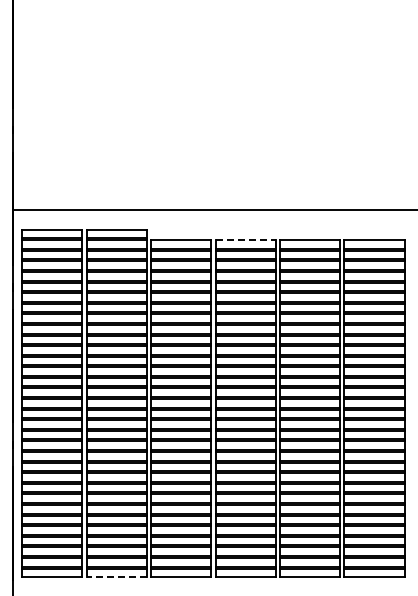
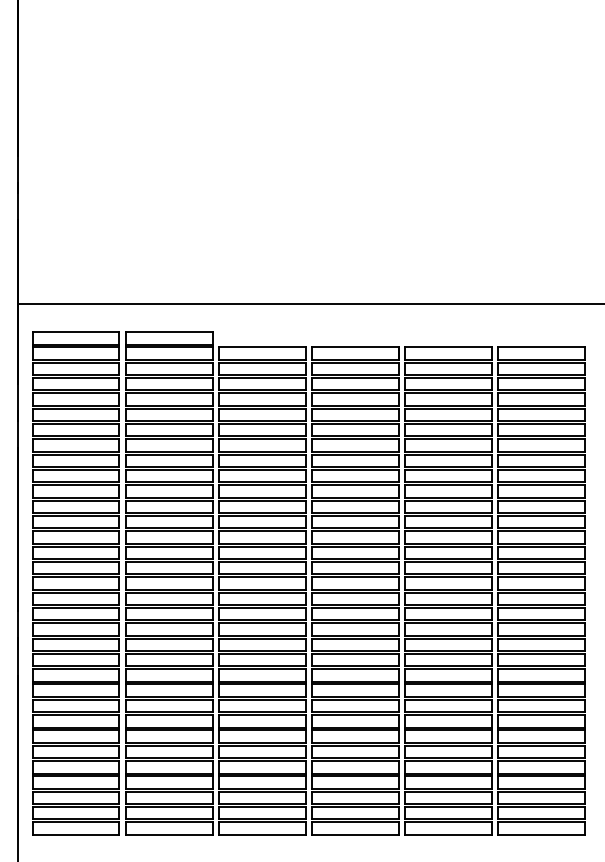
line: (246, 240) -> (356, 347), dashed -> solid
line: (116, 577) -> (168, 835), dashed -> solid

